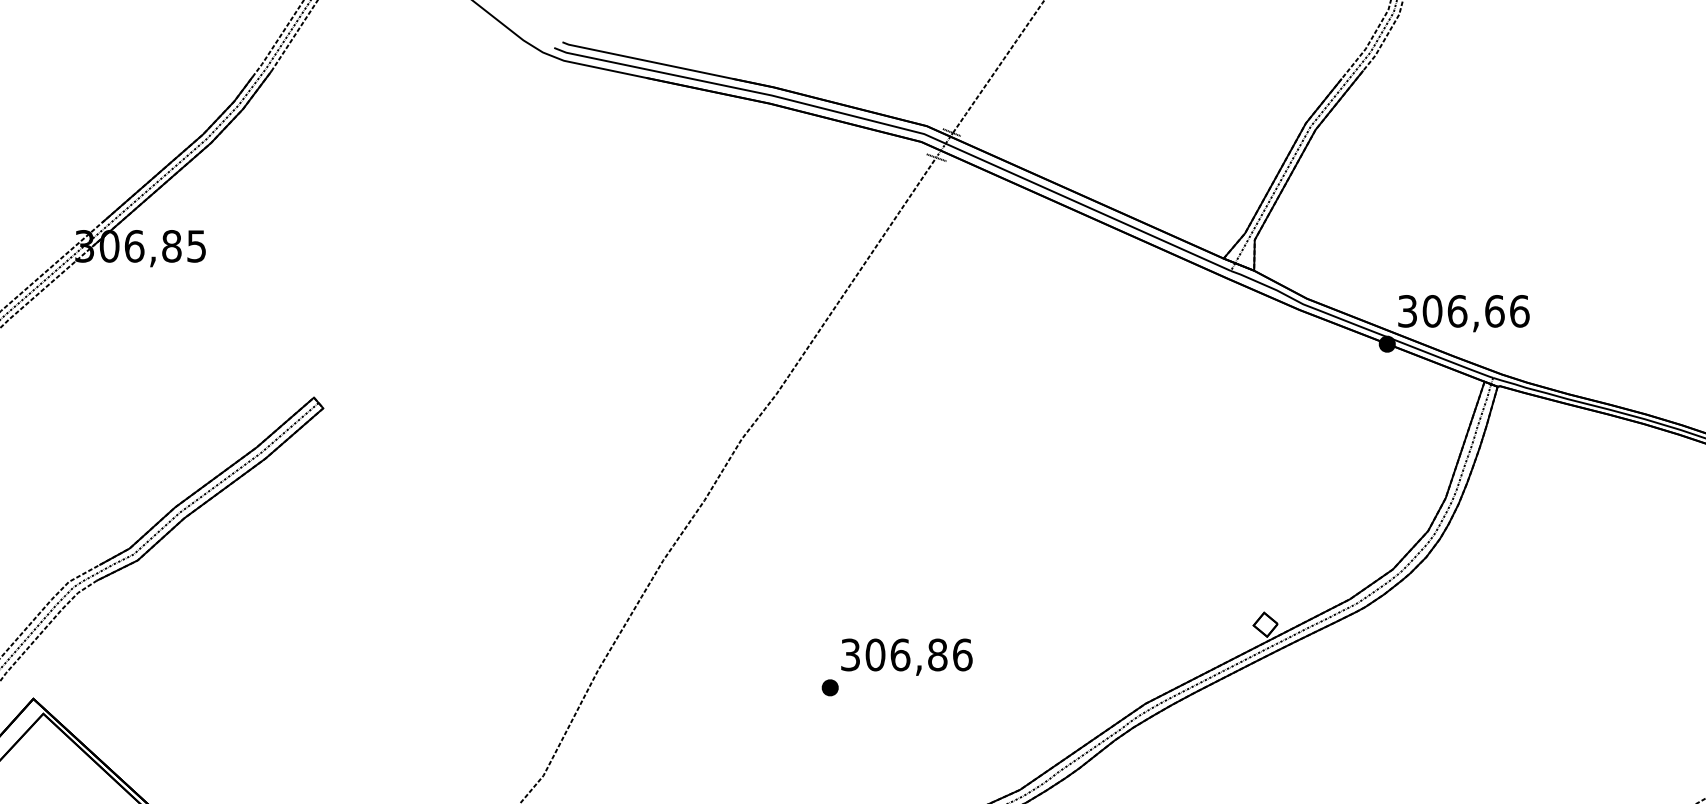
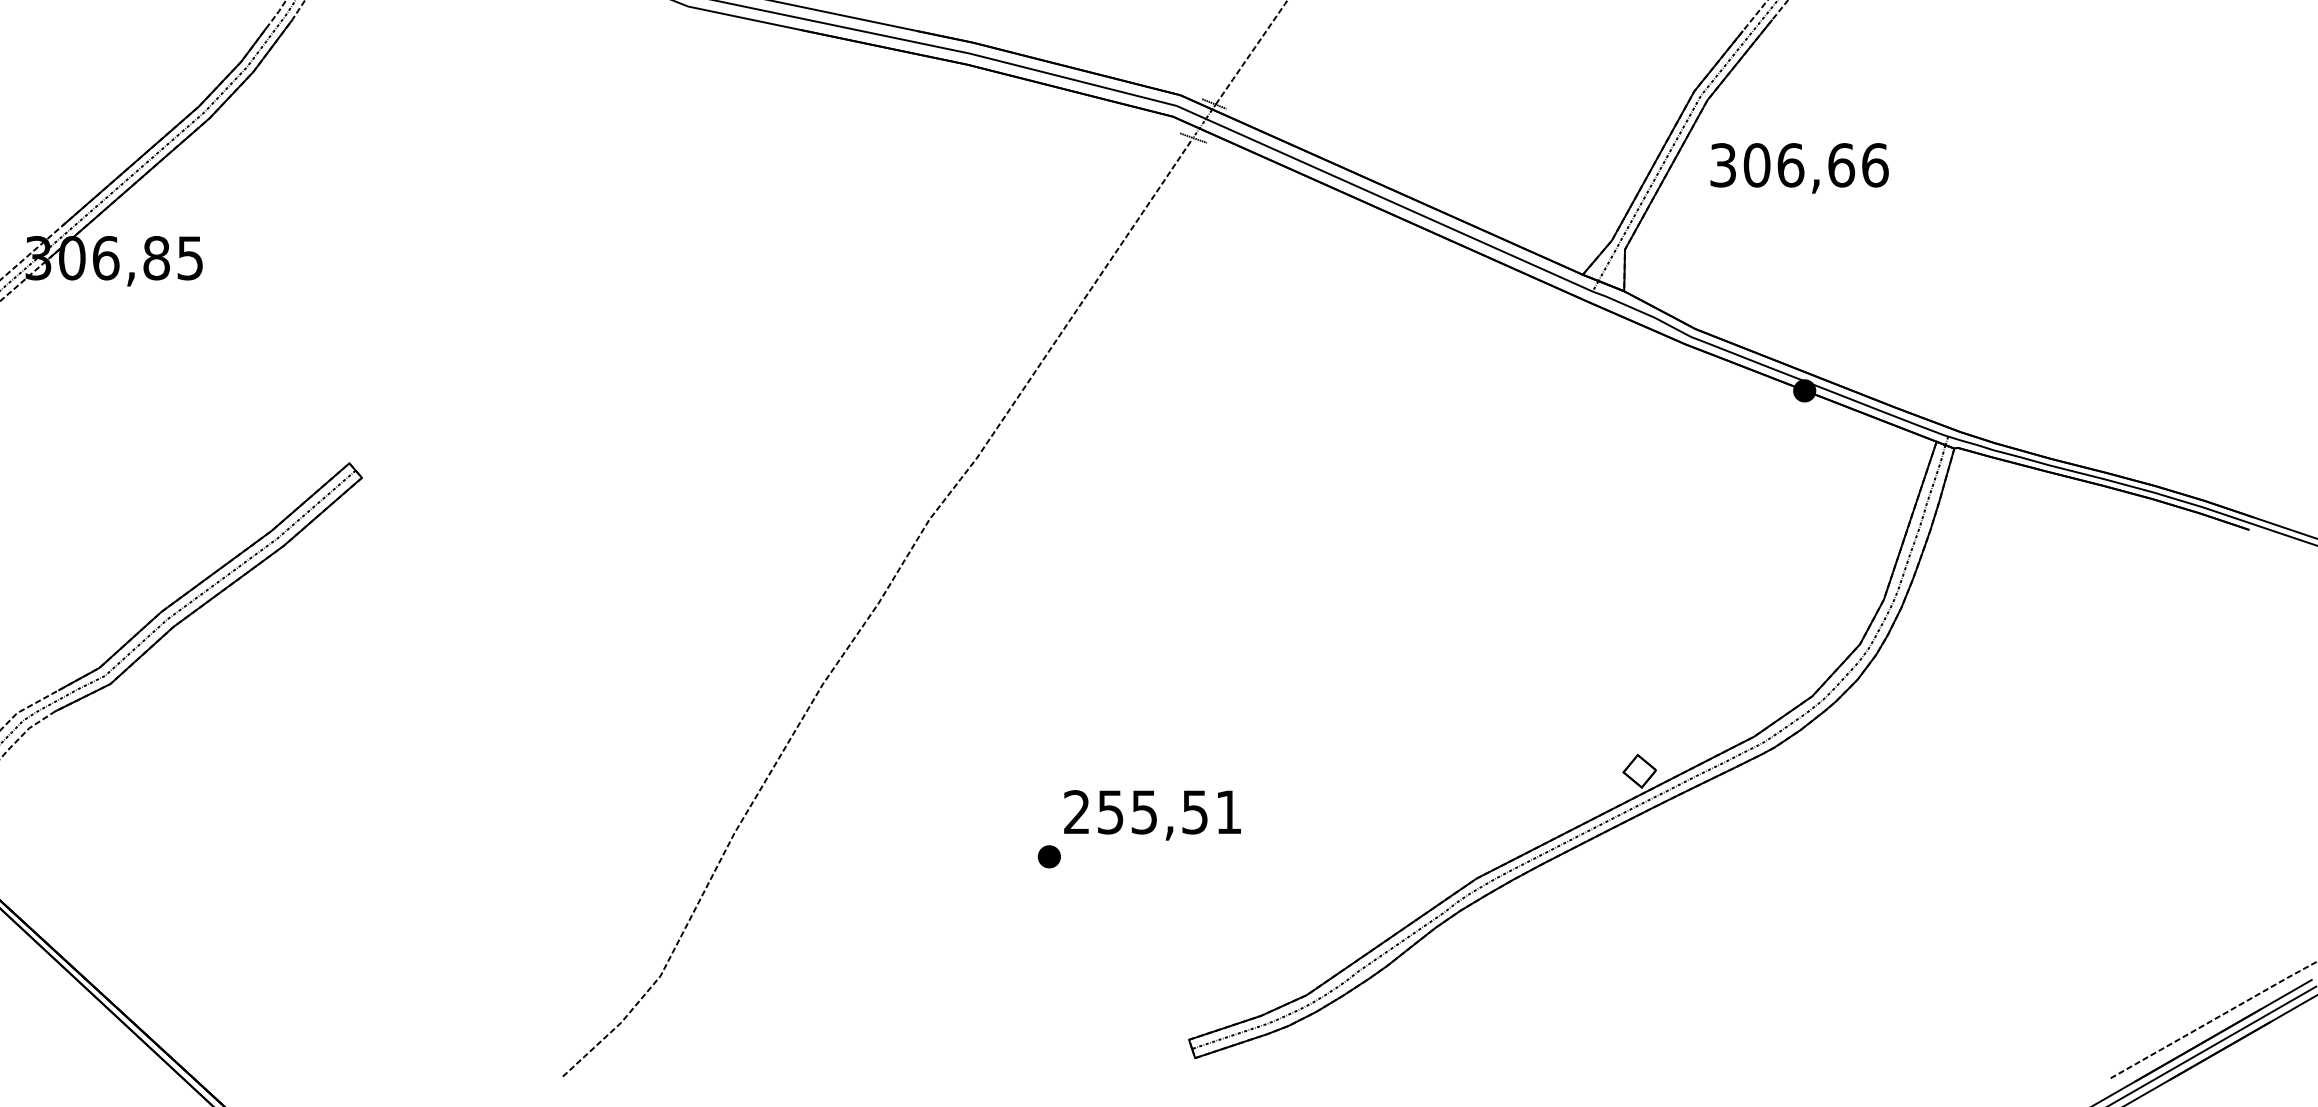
text: (1463, 313) -> (1799, 168), moved
text: (907, 655) -> (1153, 812), 306,86 -> 255,51

